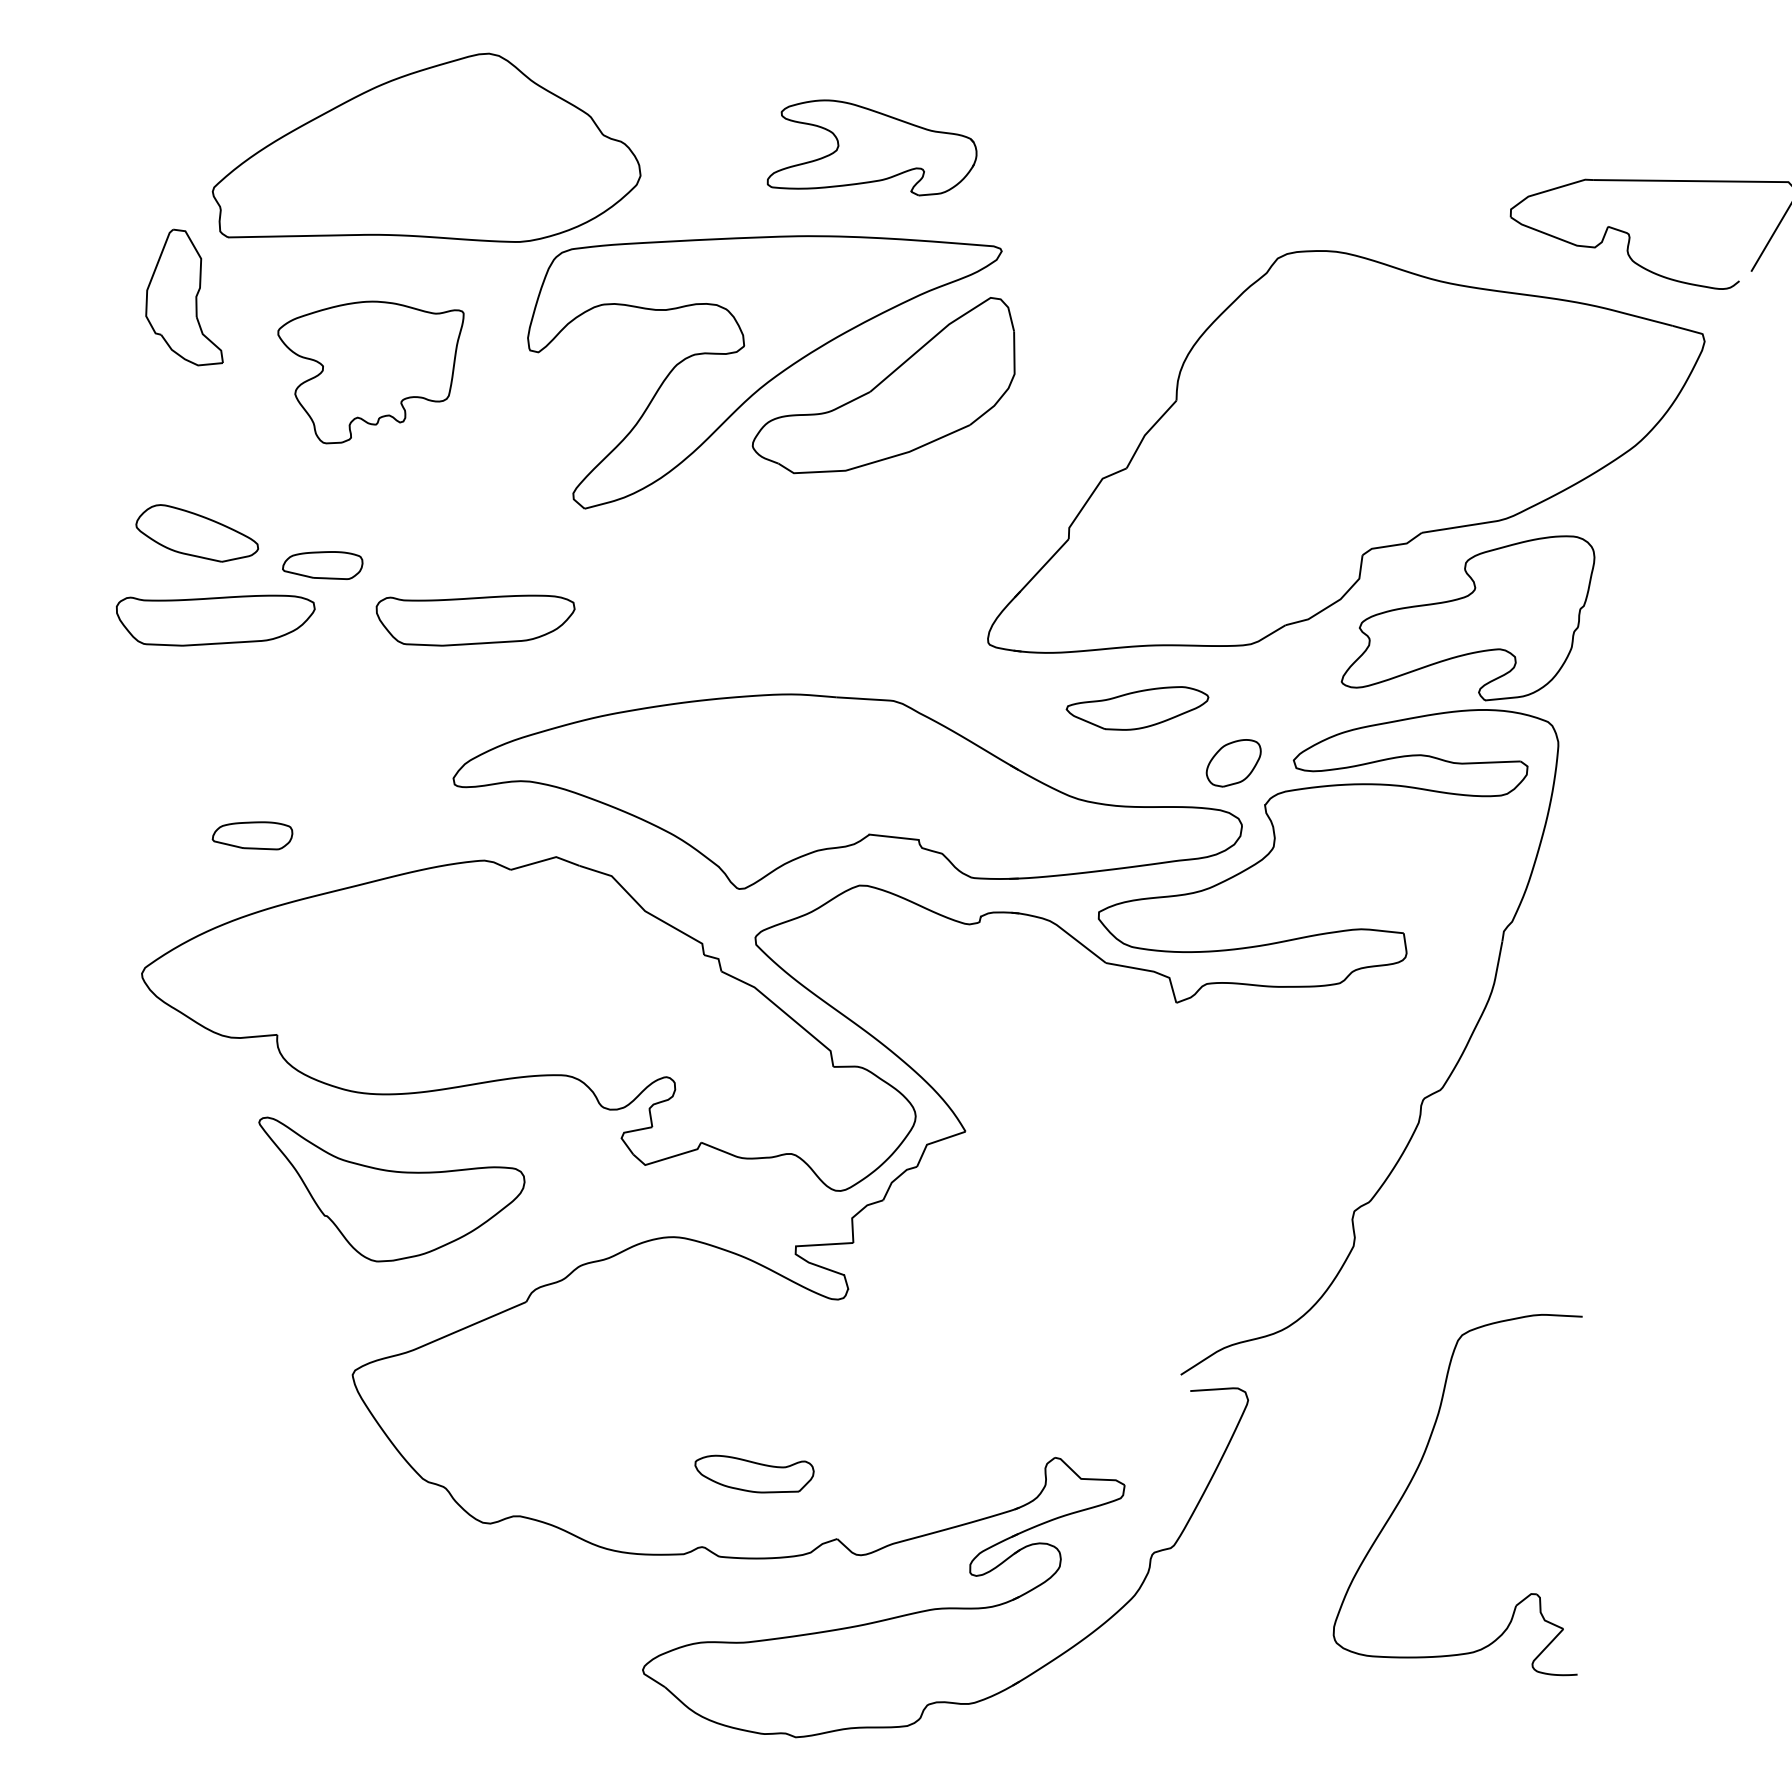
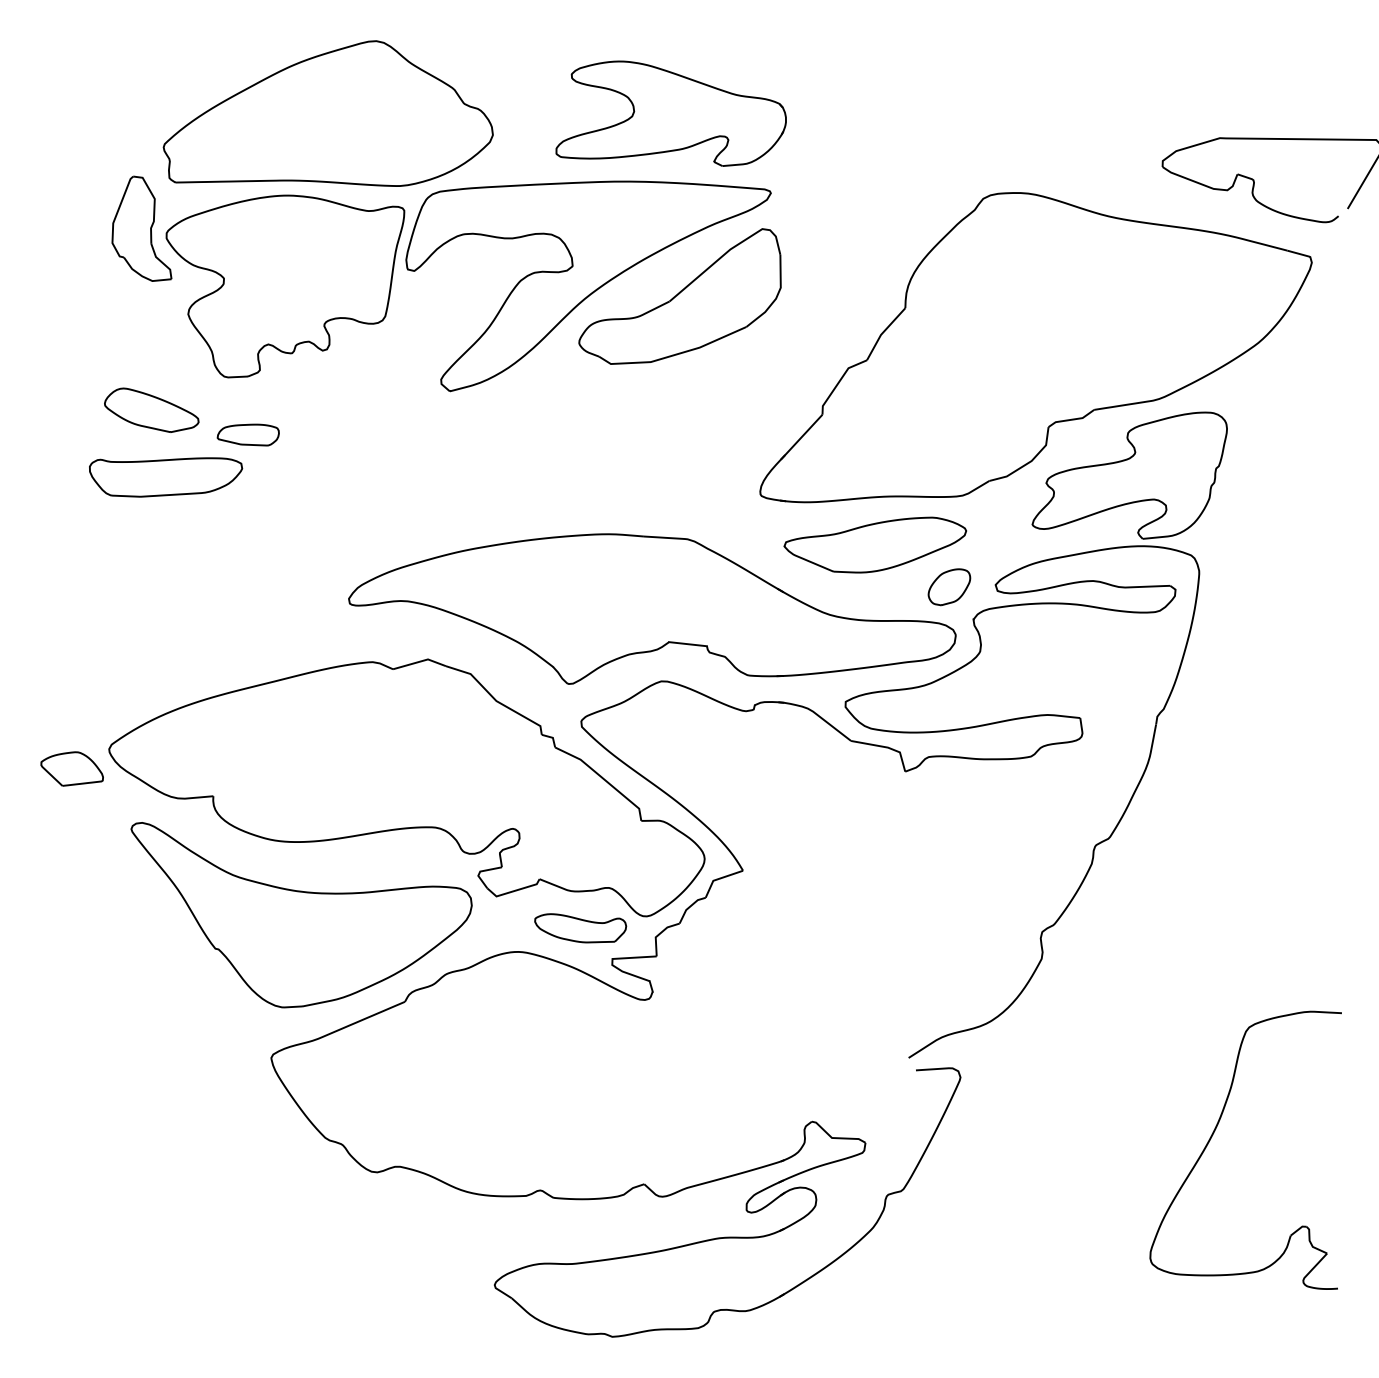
part: (871, 147) -> (670, 113), size x1.43
part: (371, 372) -> (285, 286), size x1.67
part: (476, 620) -> (366, 477), removed
part: (1137, 707) -> (875, 544), size x1.67
part: (251, 835) -> (193, 642), removed
part: (92, 998) -> (71, 768), added
part: (391, 1189) -> (301, 915), size x1.67
part: (1417, 1473) -> (1214, 1133), moved
part: (754, 1474) -> (580, 928), moved

